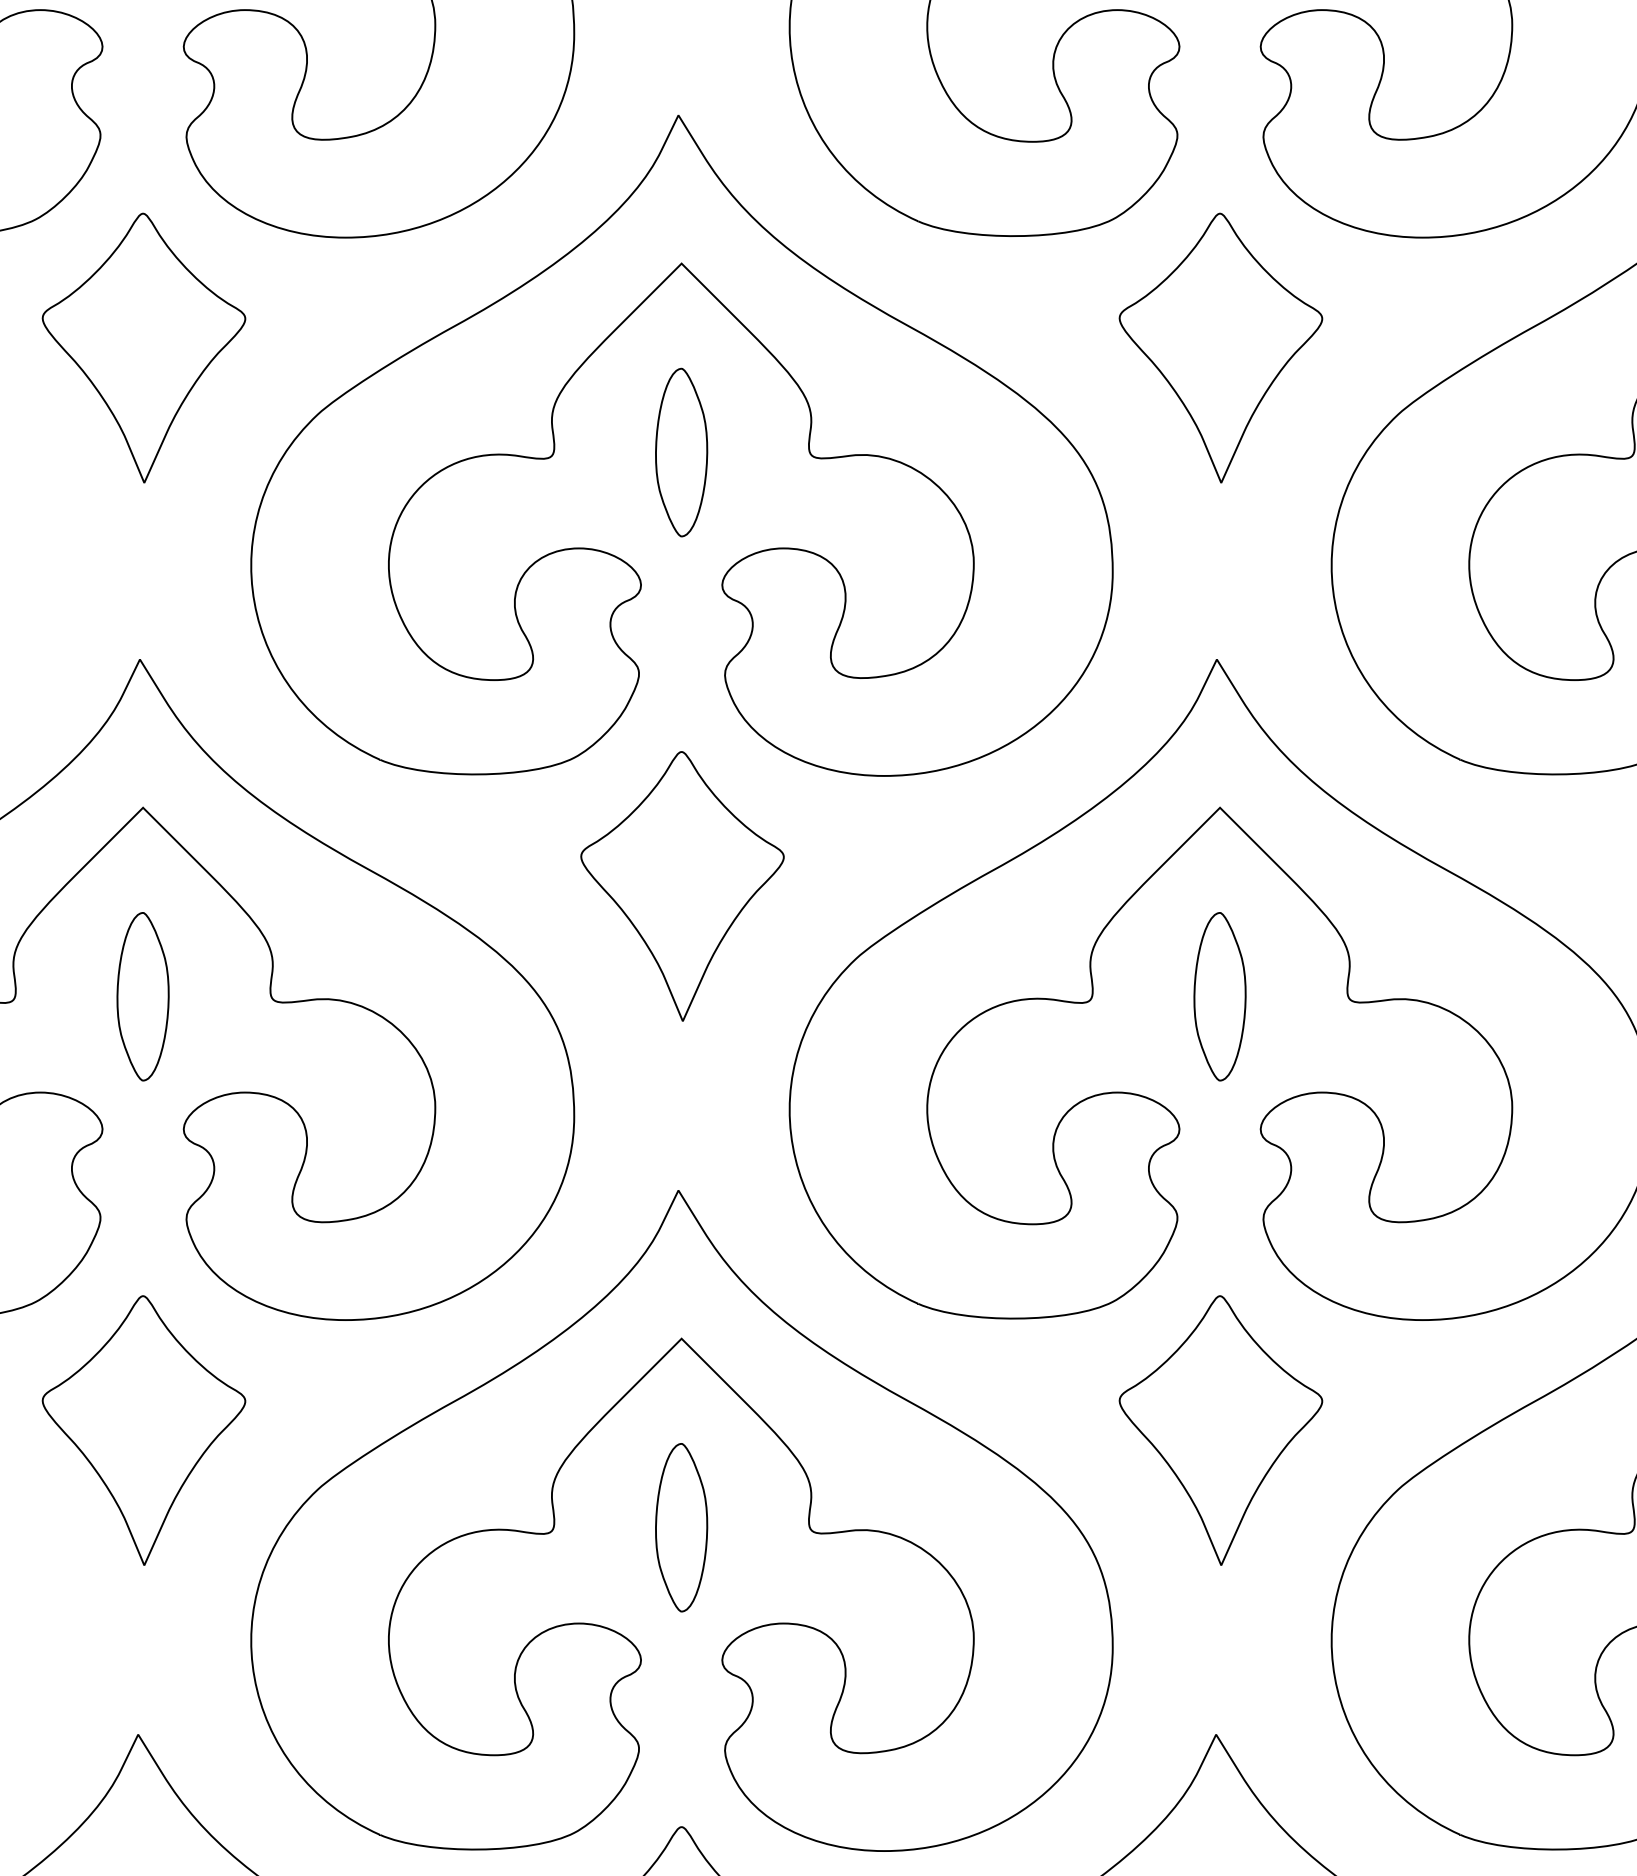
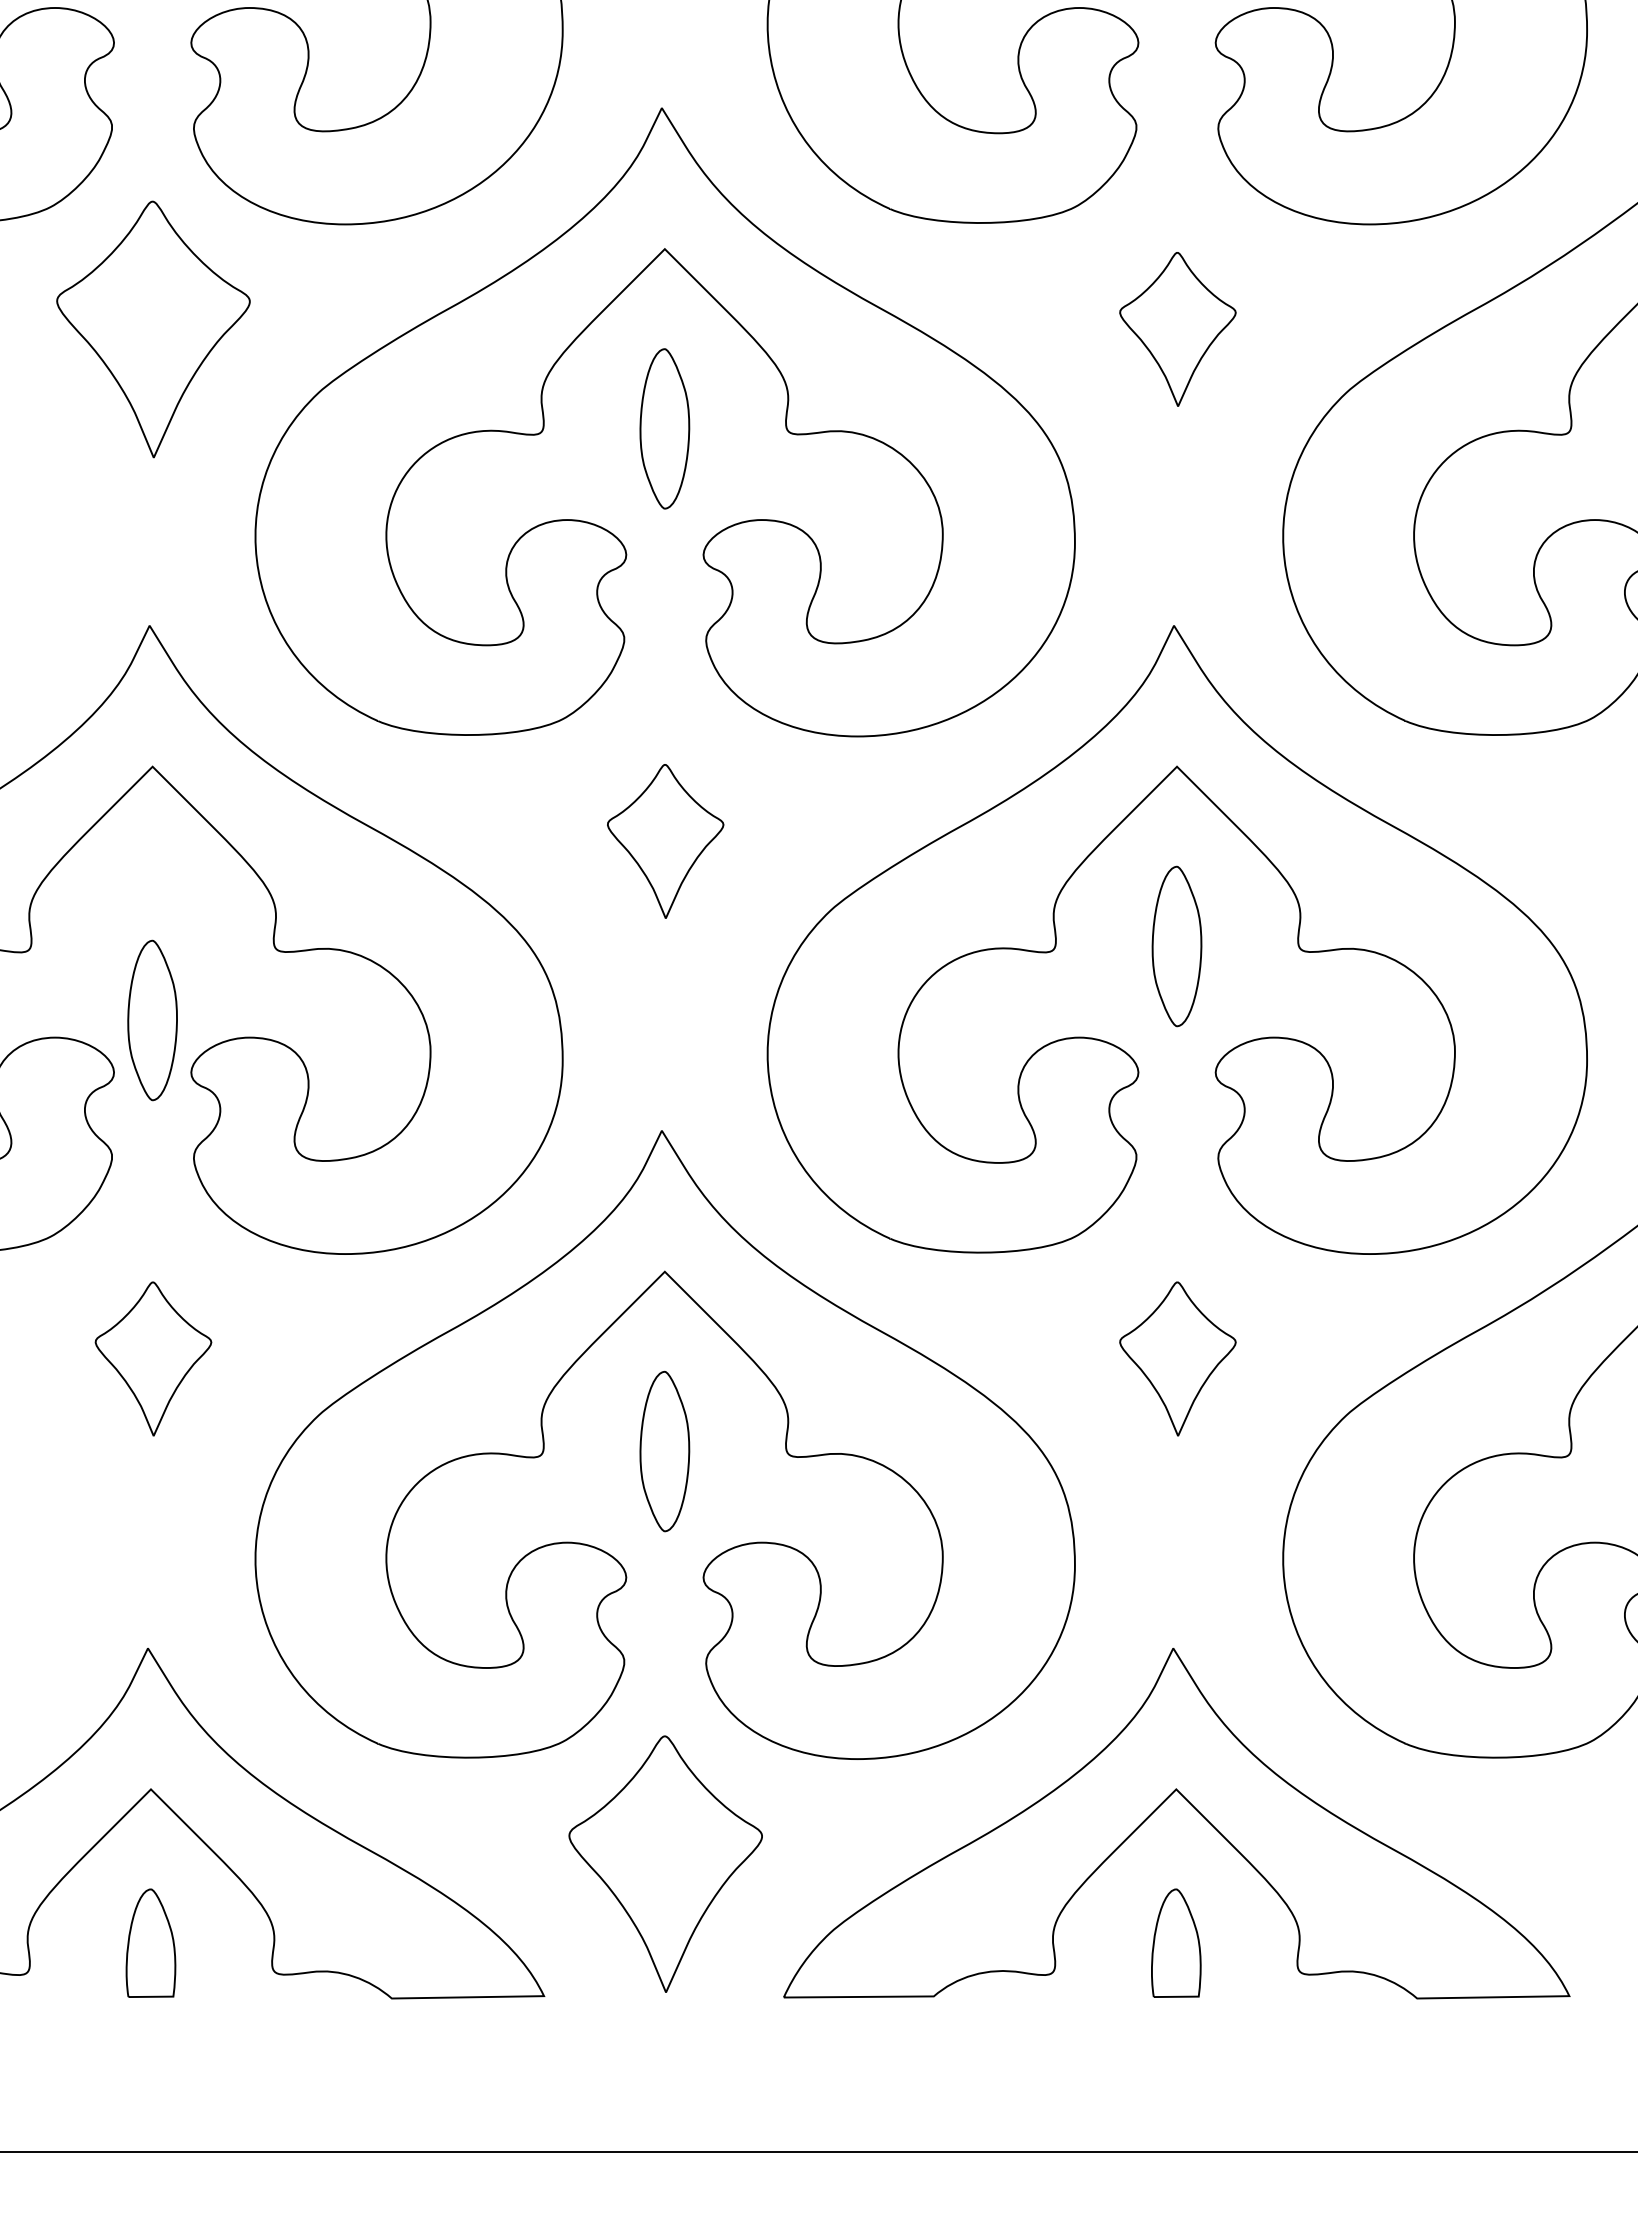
part: (1220, 348) -> (1177, 329), size x0.6
part: (682, 886) -> (665, 841), size x0.6
part: (142, 996) -> (152, 1020), moved
part: (144, 1429) -> (153, 1358), size x0.6
part: (1220, 1429) -> (1177, 1358), size x0.6

